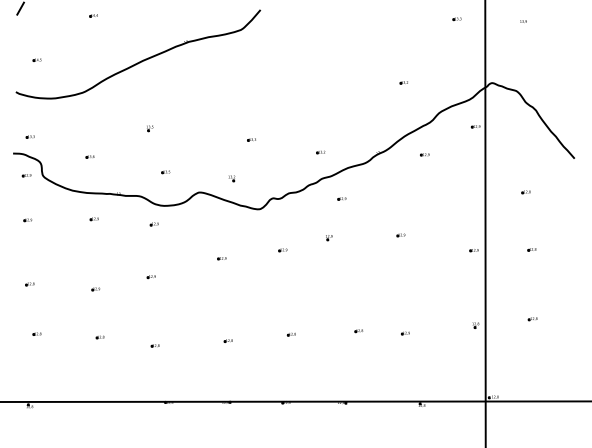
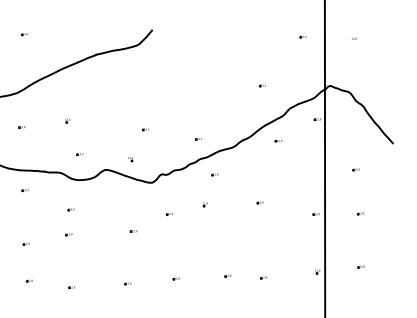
part: (89, 156) -> (21, 126), moved
part: (153, 224) -> (70, 209), moved
part: (221, 258) -> (133, 231), moved

